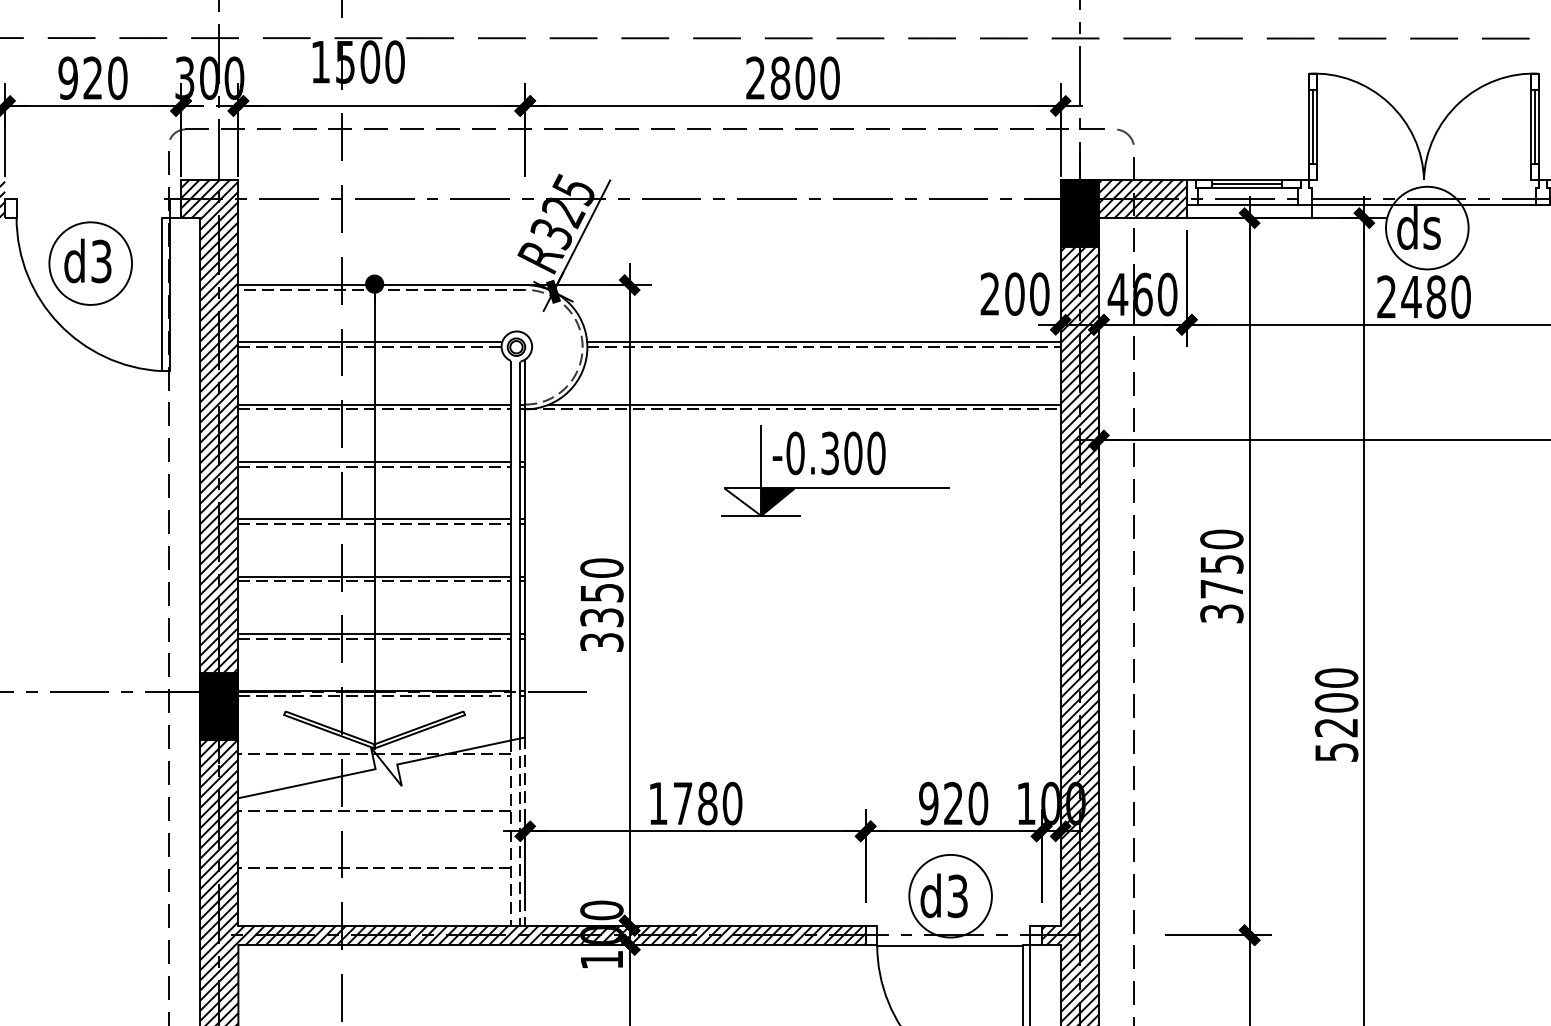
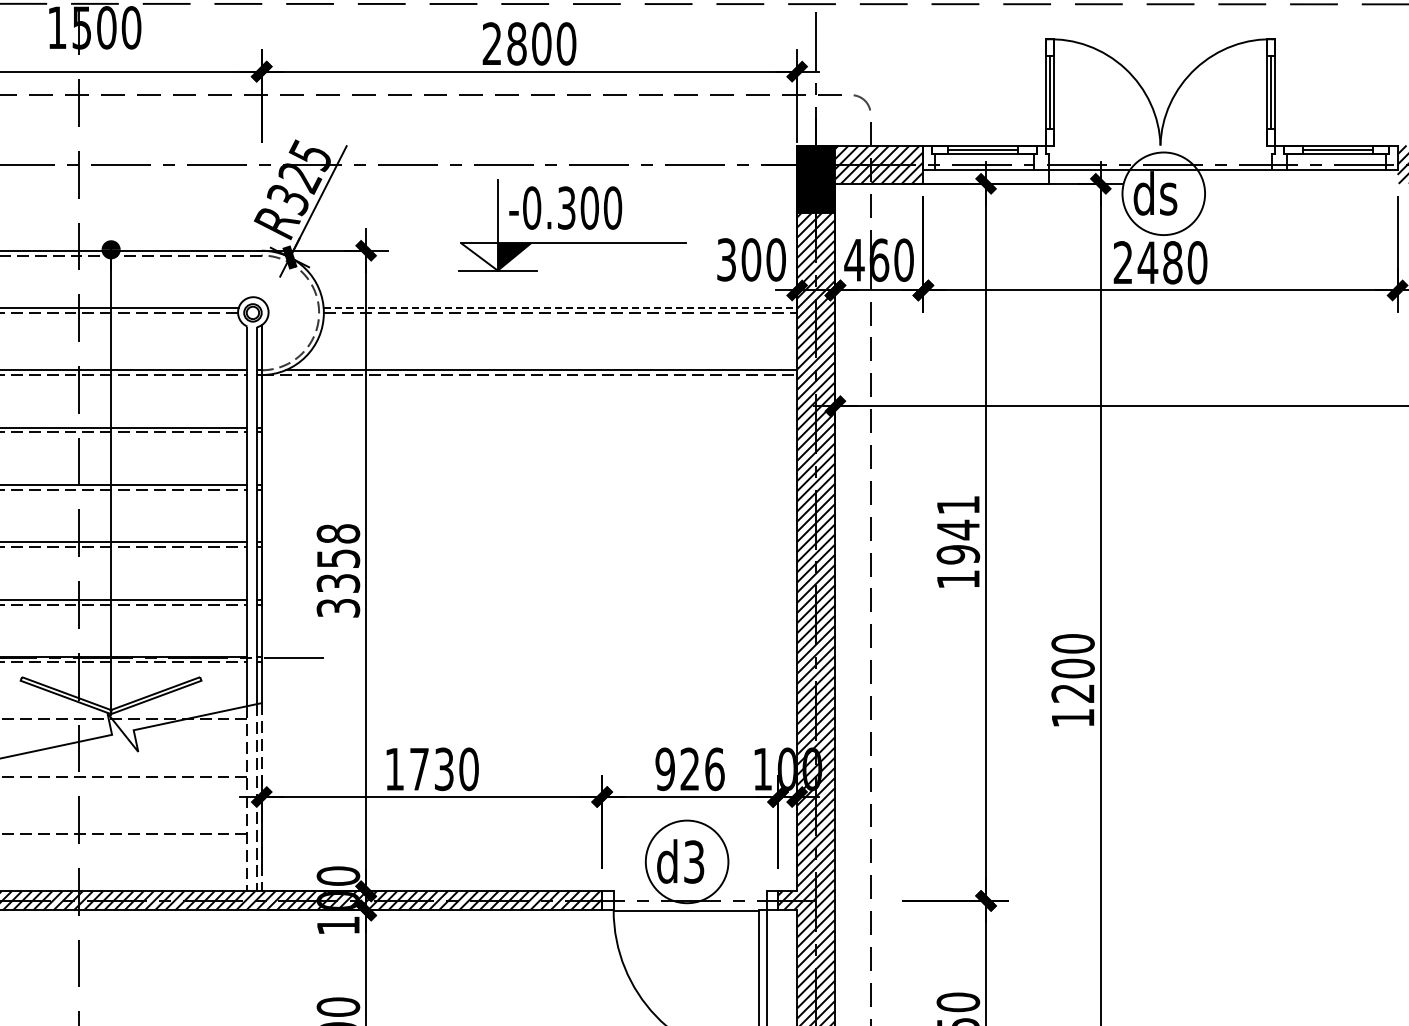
text: (989, 293) -> (725, 259), 200 -> 300
line: (823, 342) -> (559, 308), solid -> dashed
part: (835, 487) -> (571, 242), moved
text: (601, 567) -> (337, 533), 3350 -> 3358
text: (1221, 576) -> (957, 542), 3750 -> 1941
text: (1336, 752) -> (1072, 718), 5200 -> 1200
text: (707, 803) -> (443, 769), 1780 -> 1730
text: (978, 803) -> (714, 769), 920 -> 926

